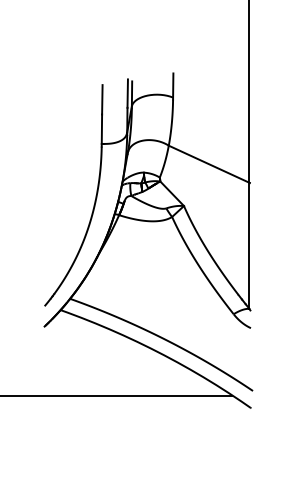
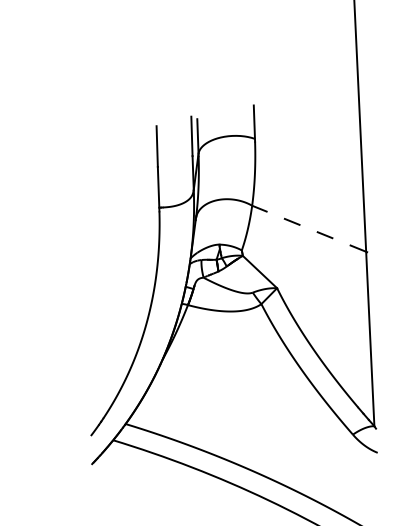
line: (208, 164) -> (308, 229), solid -> dashed

